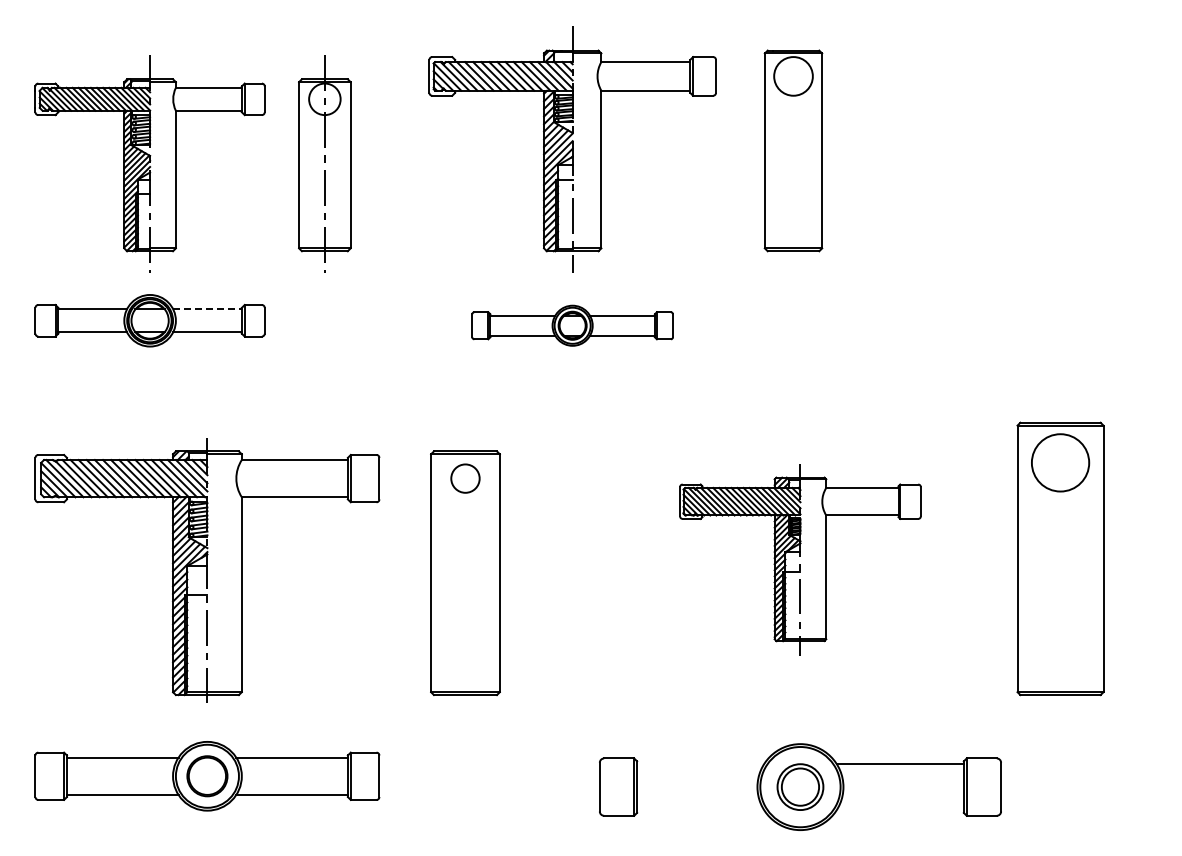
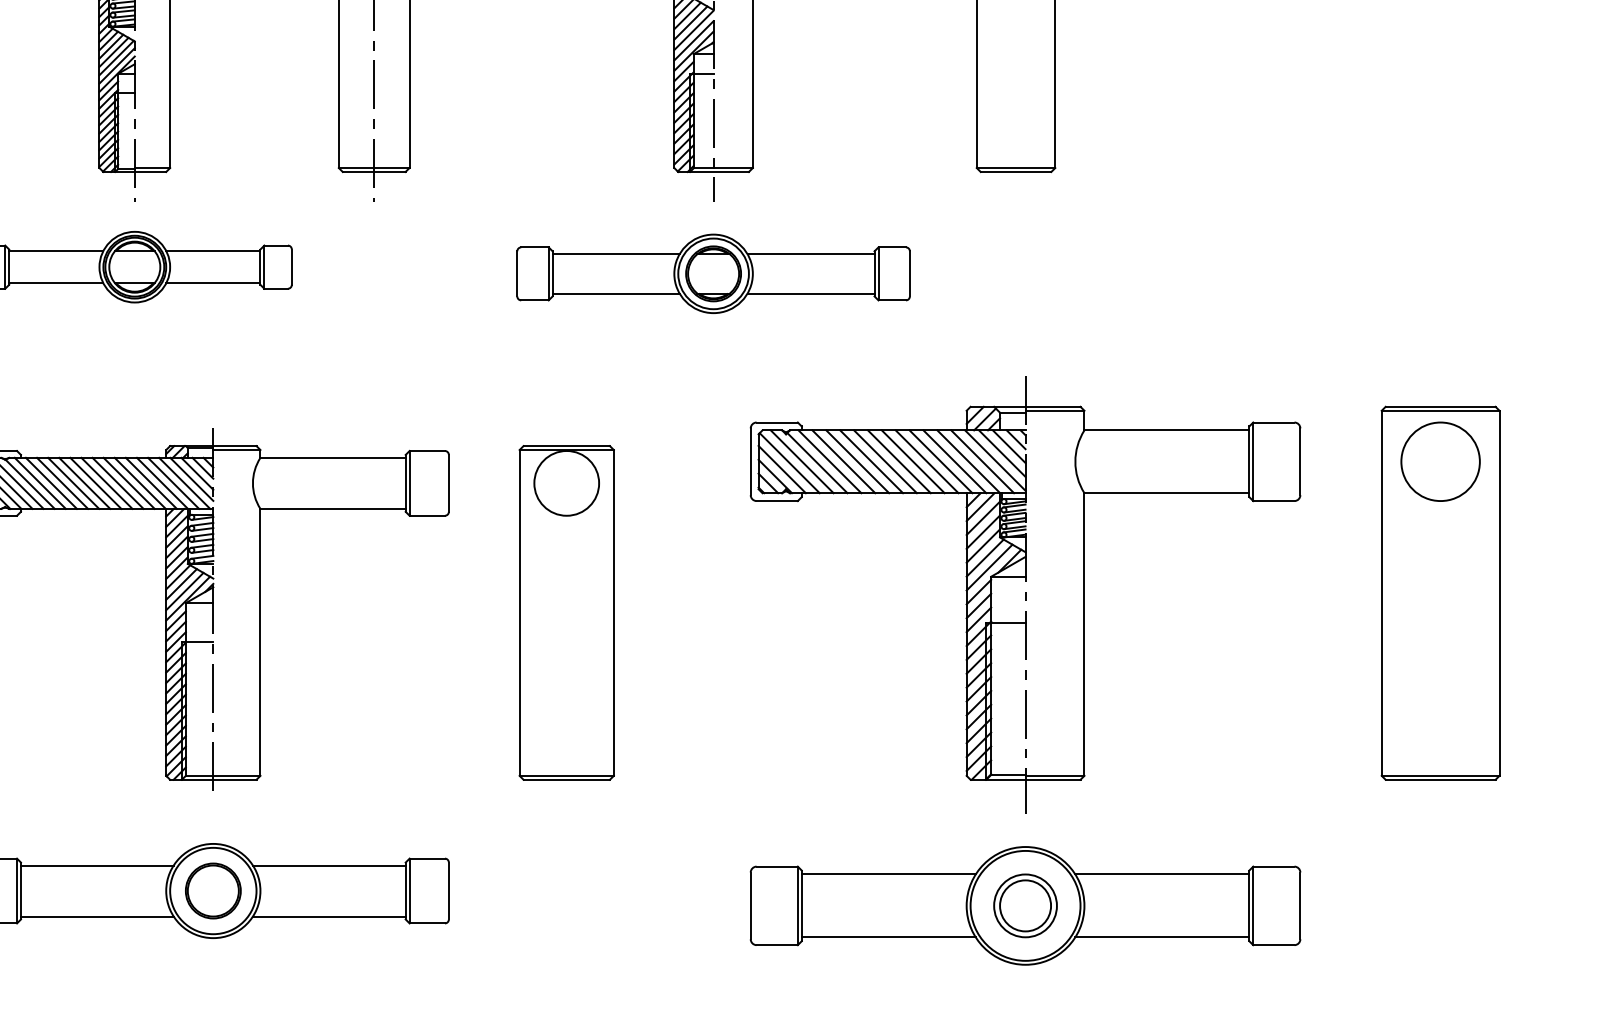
line: (208, 309) -> (214, 251), dashed -> solid
part: (572, 325) -> (713, 273), size x1.43
circle: (465, 478) -> (566, 483), size x1.67
part: (1060, 558) -> (1440, 592), moved
part: (800, 559) -> (1025, 594), size x1.67
line: (700, 764) -> (888, 874), added
line: (700, 810) -> (888, 937), added
line: (899, 810) -> (1161, 937), added

